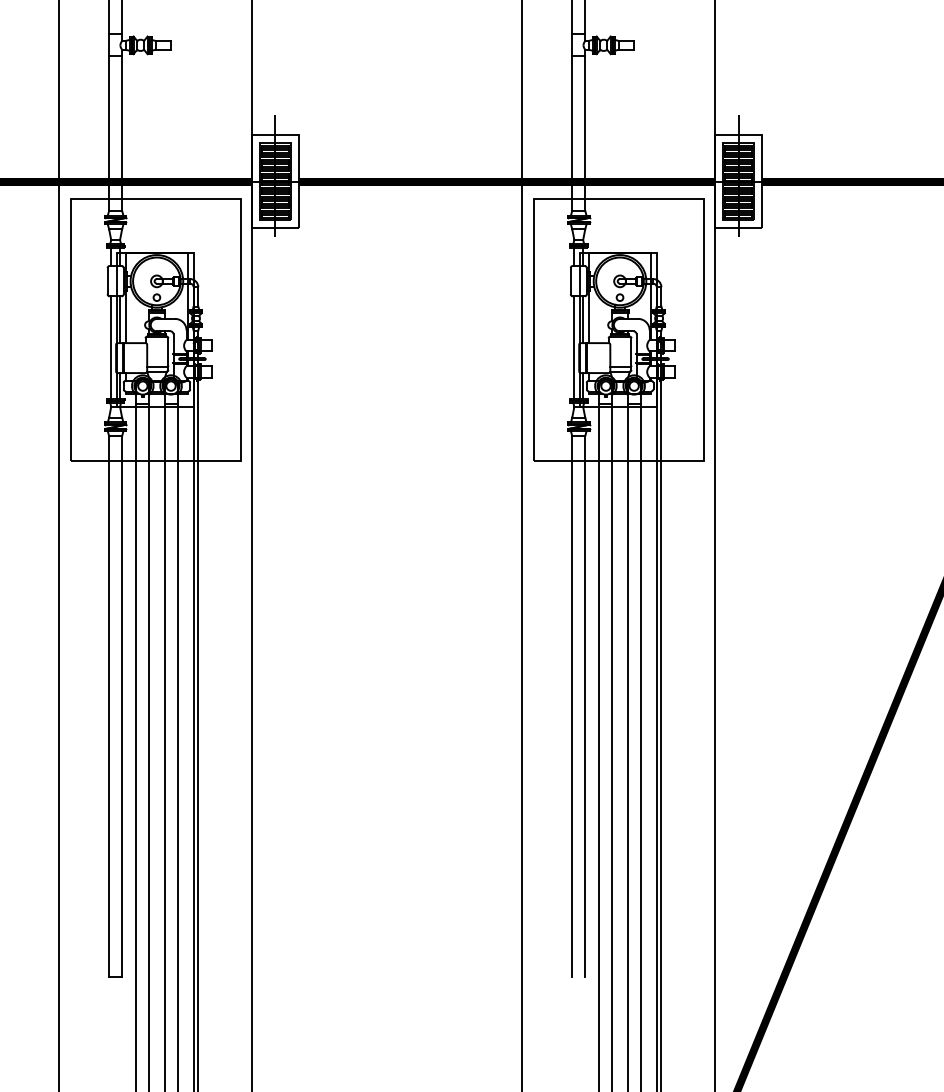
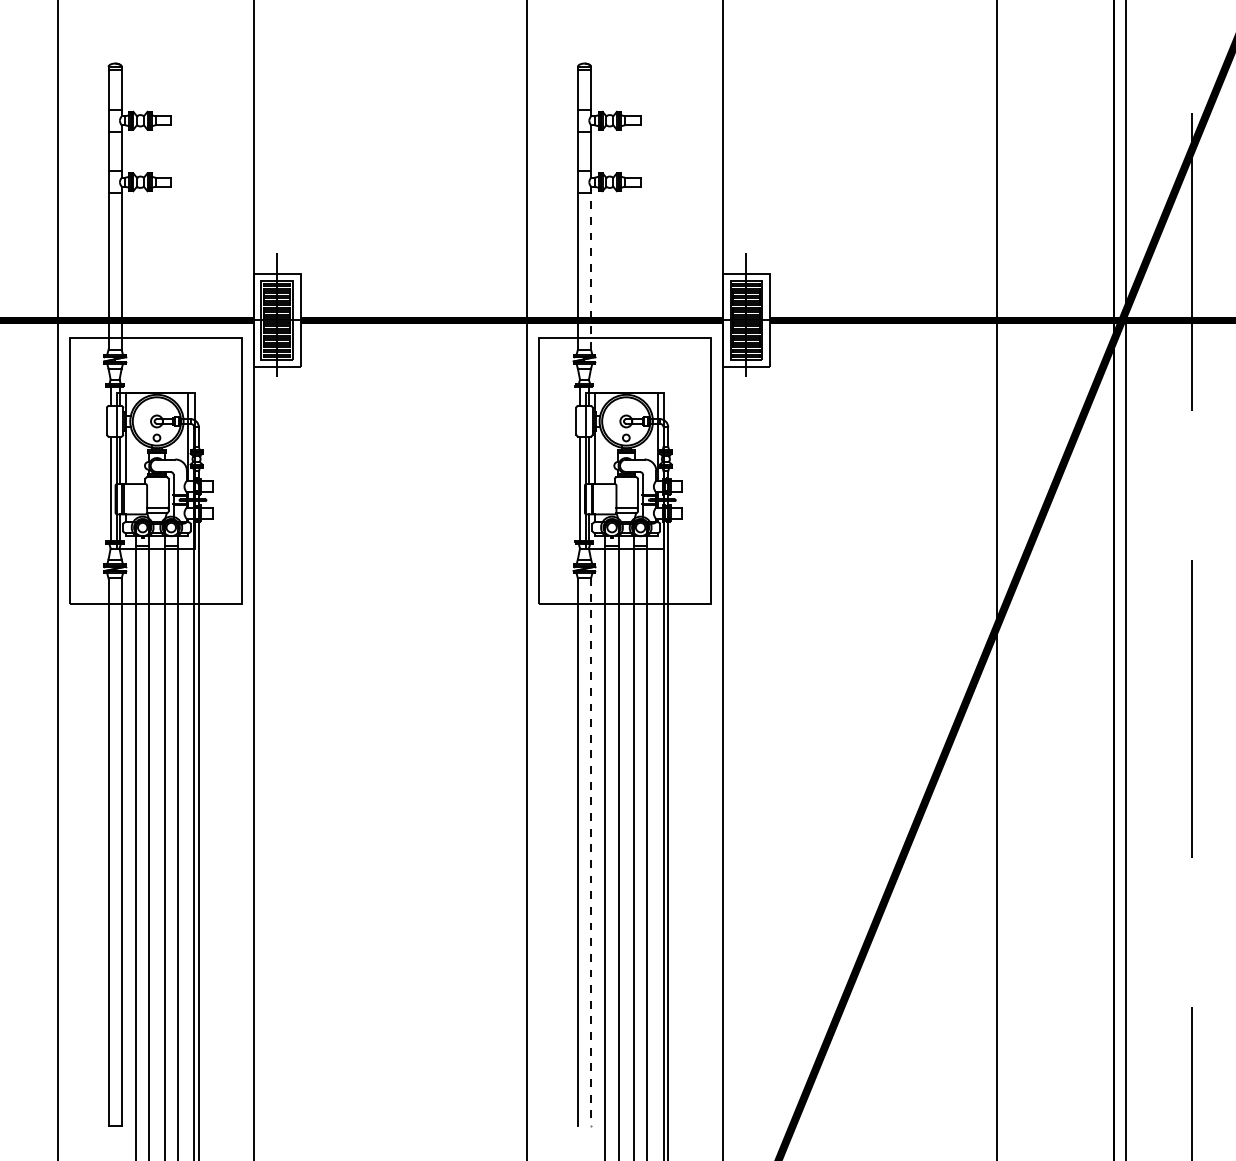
line: (585, 133) -> (591, 271), solid -> dashed
line: (585, 706) -> (591, 852), solid -> dashed

